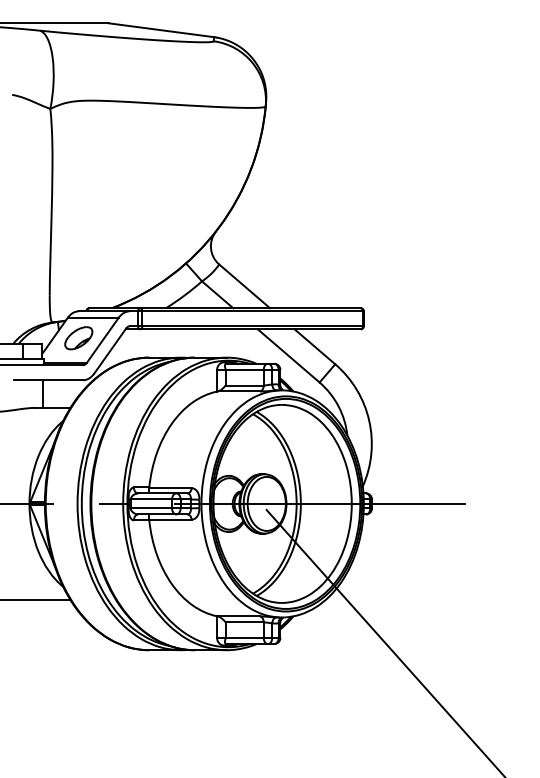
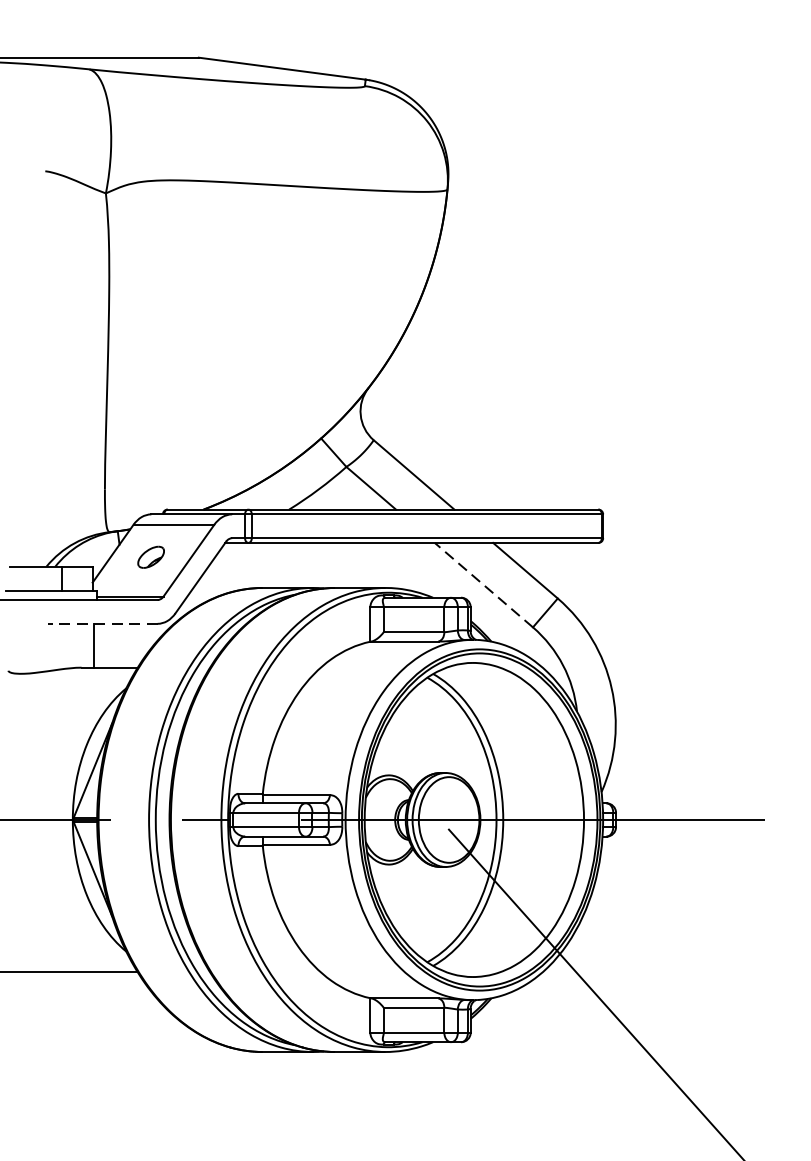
part: (78, 338) -> (150, 557), size x0.6
line: (288, 355) -> (483, 584), solid -> dashed
line: (48, 380) -> (102, 624), solid -> dashed

